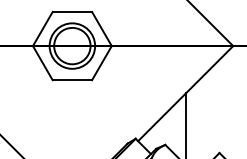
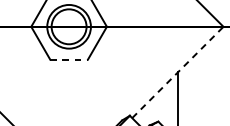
line: (72, 80) -> (69, 59), solid -> dashed
line: (186, 93) -> (178, 72), solid -> dashed

